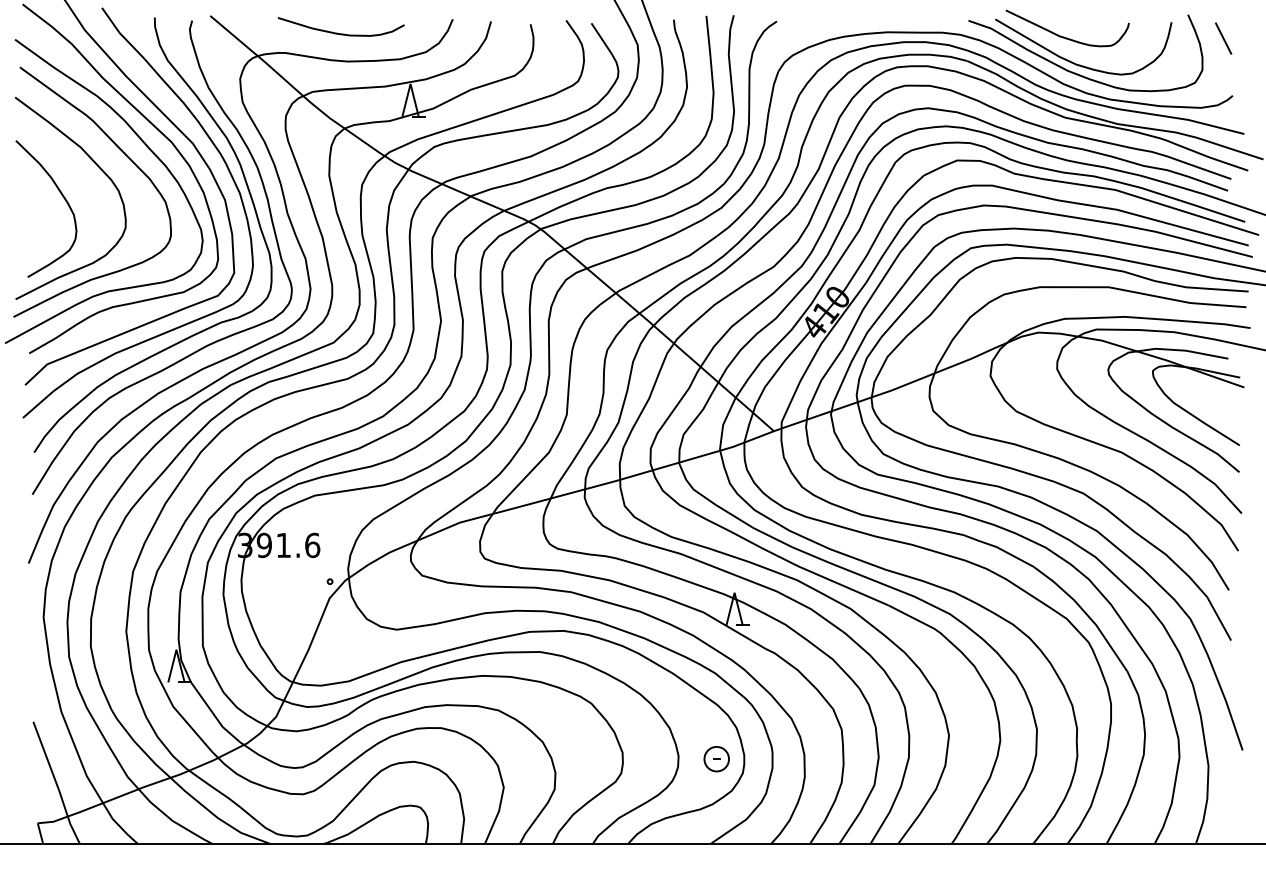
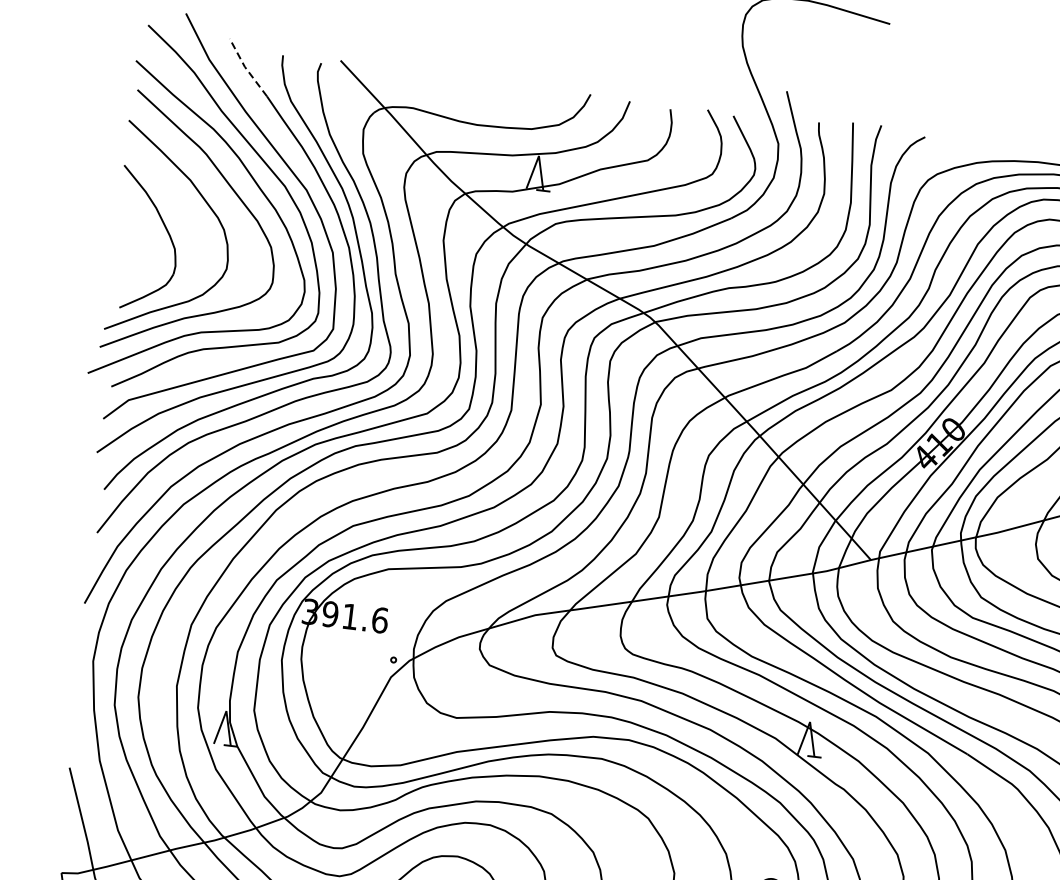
curve: (337, 32) -> (469, 93), removed
line: (121, 34) -> (246, 68), solid -> dashed

